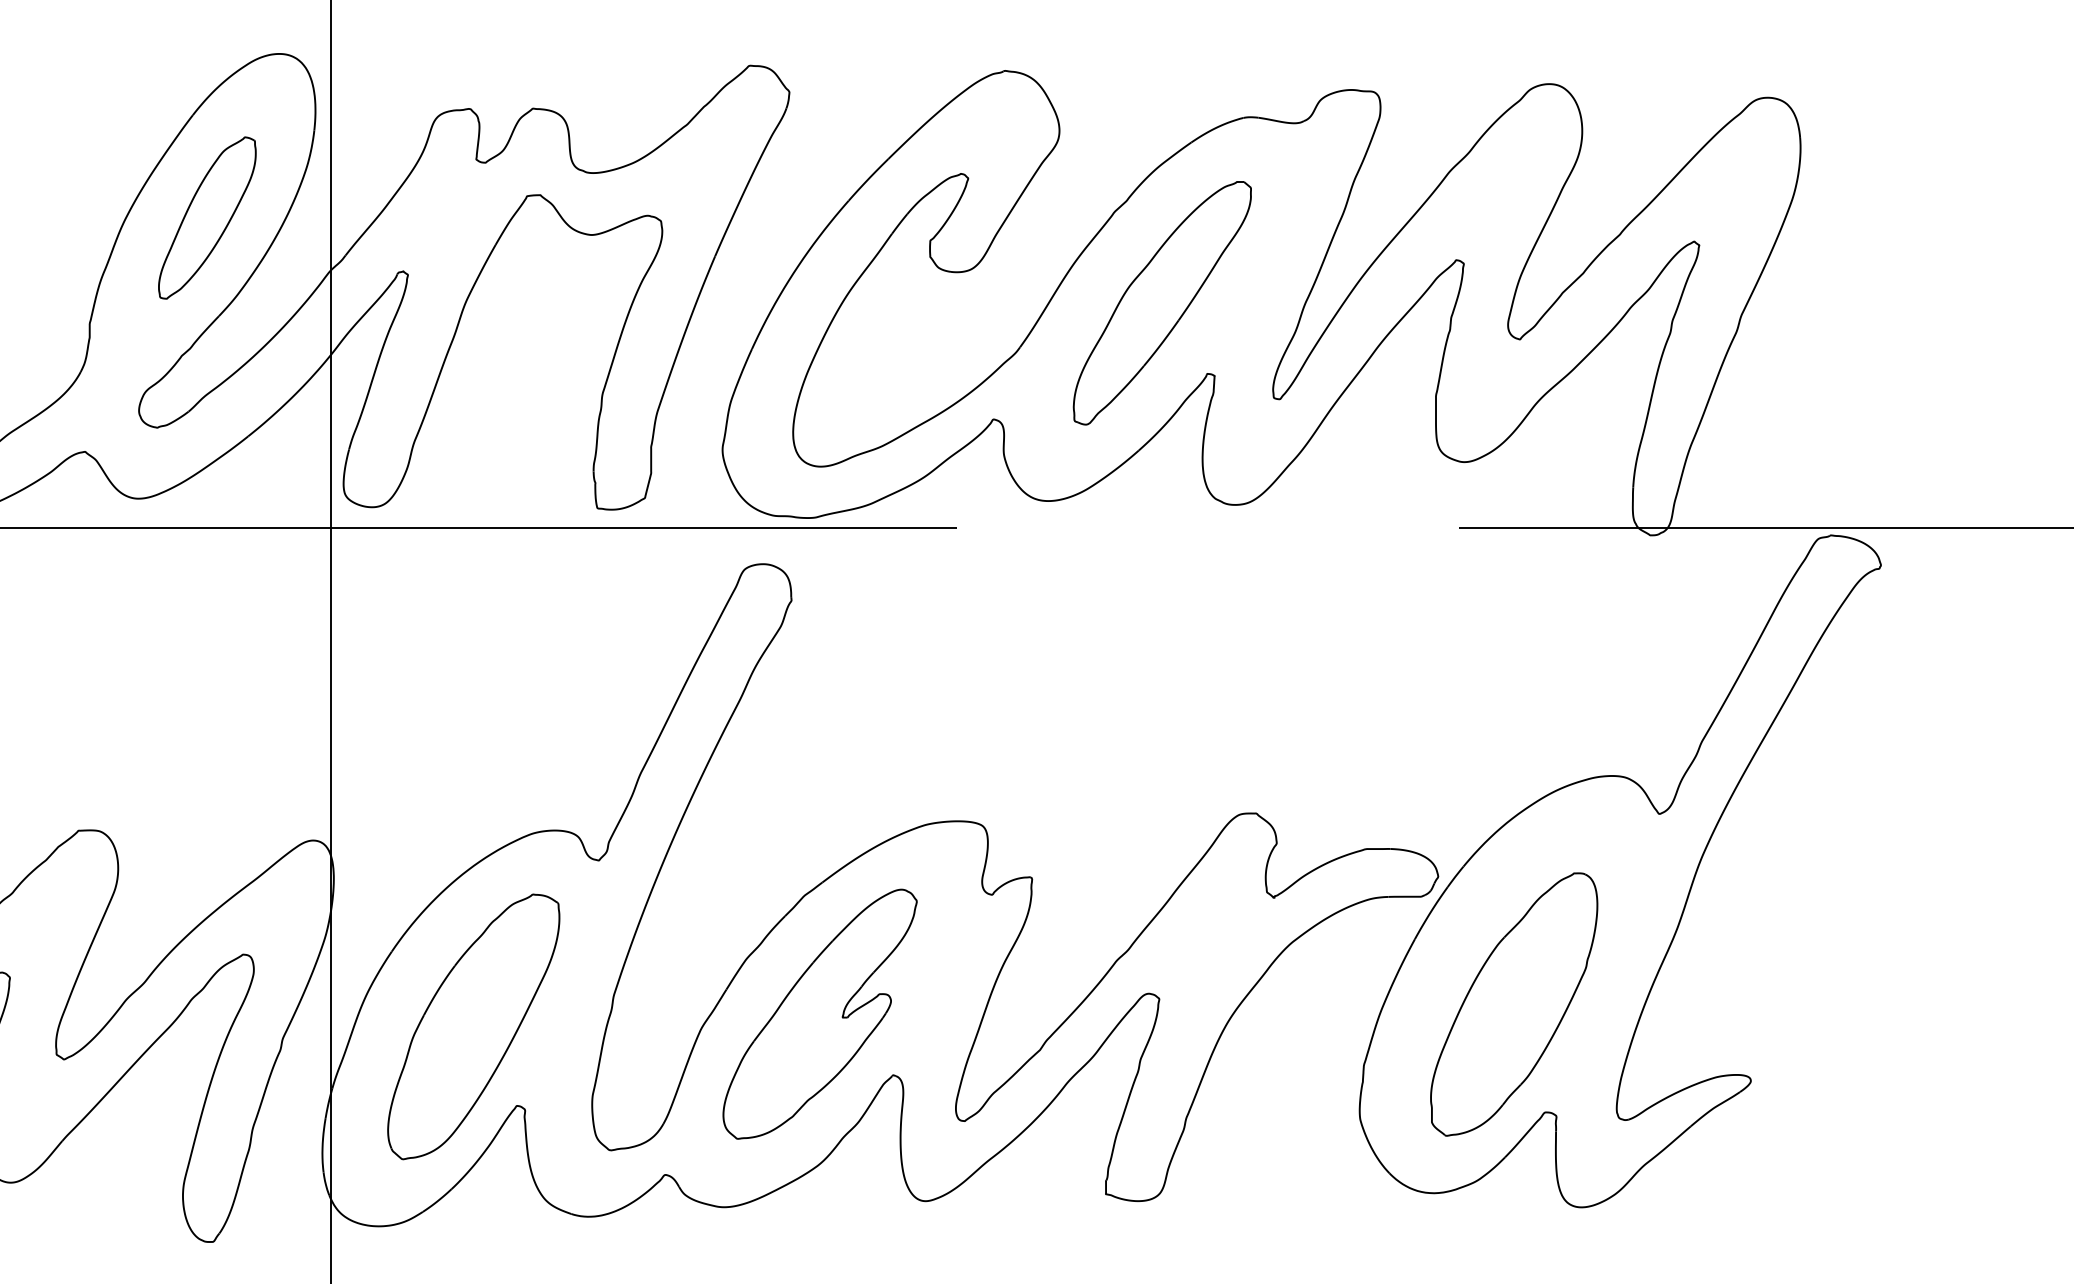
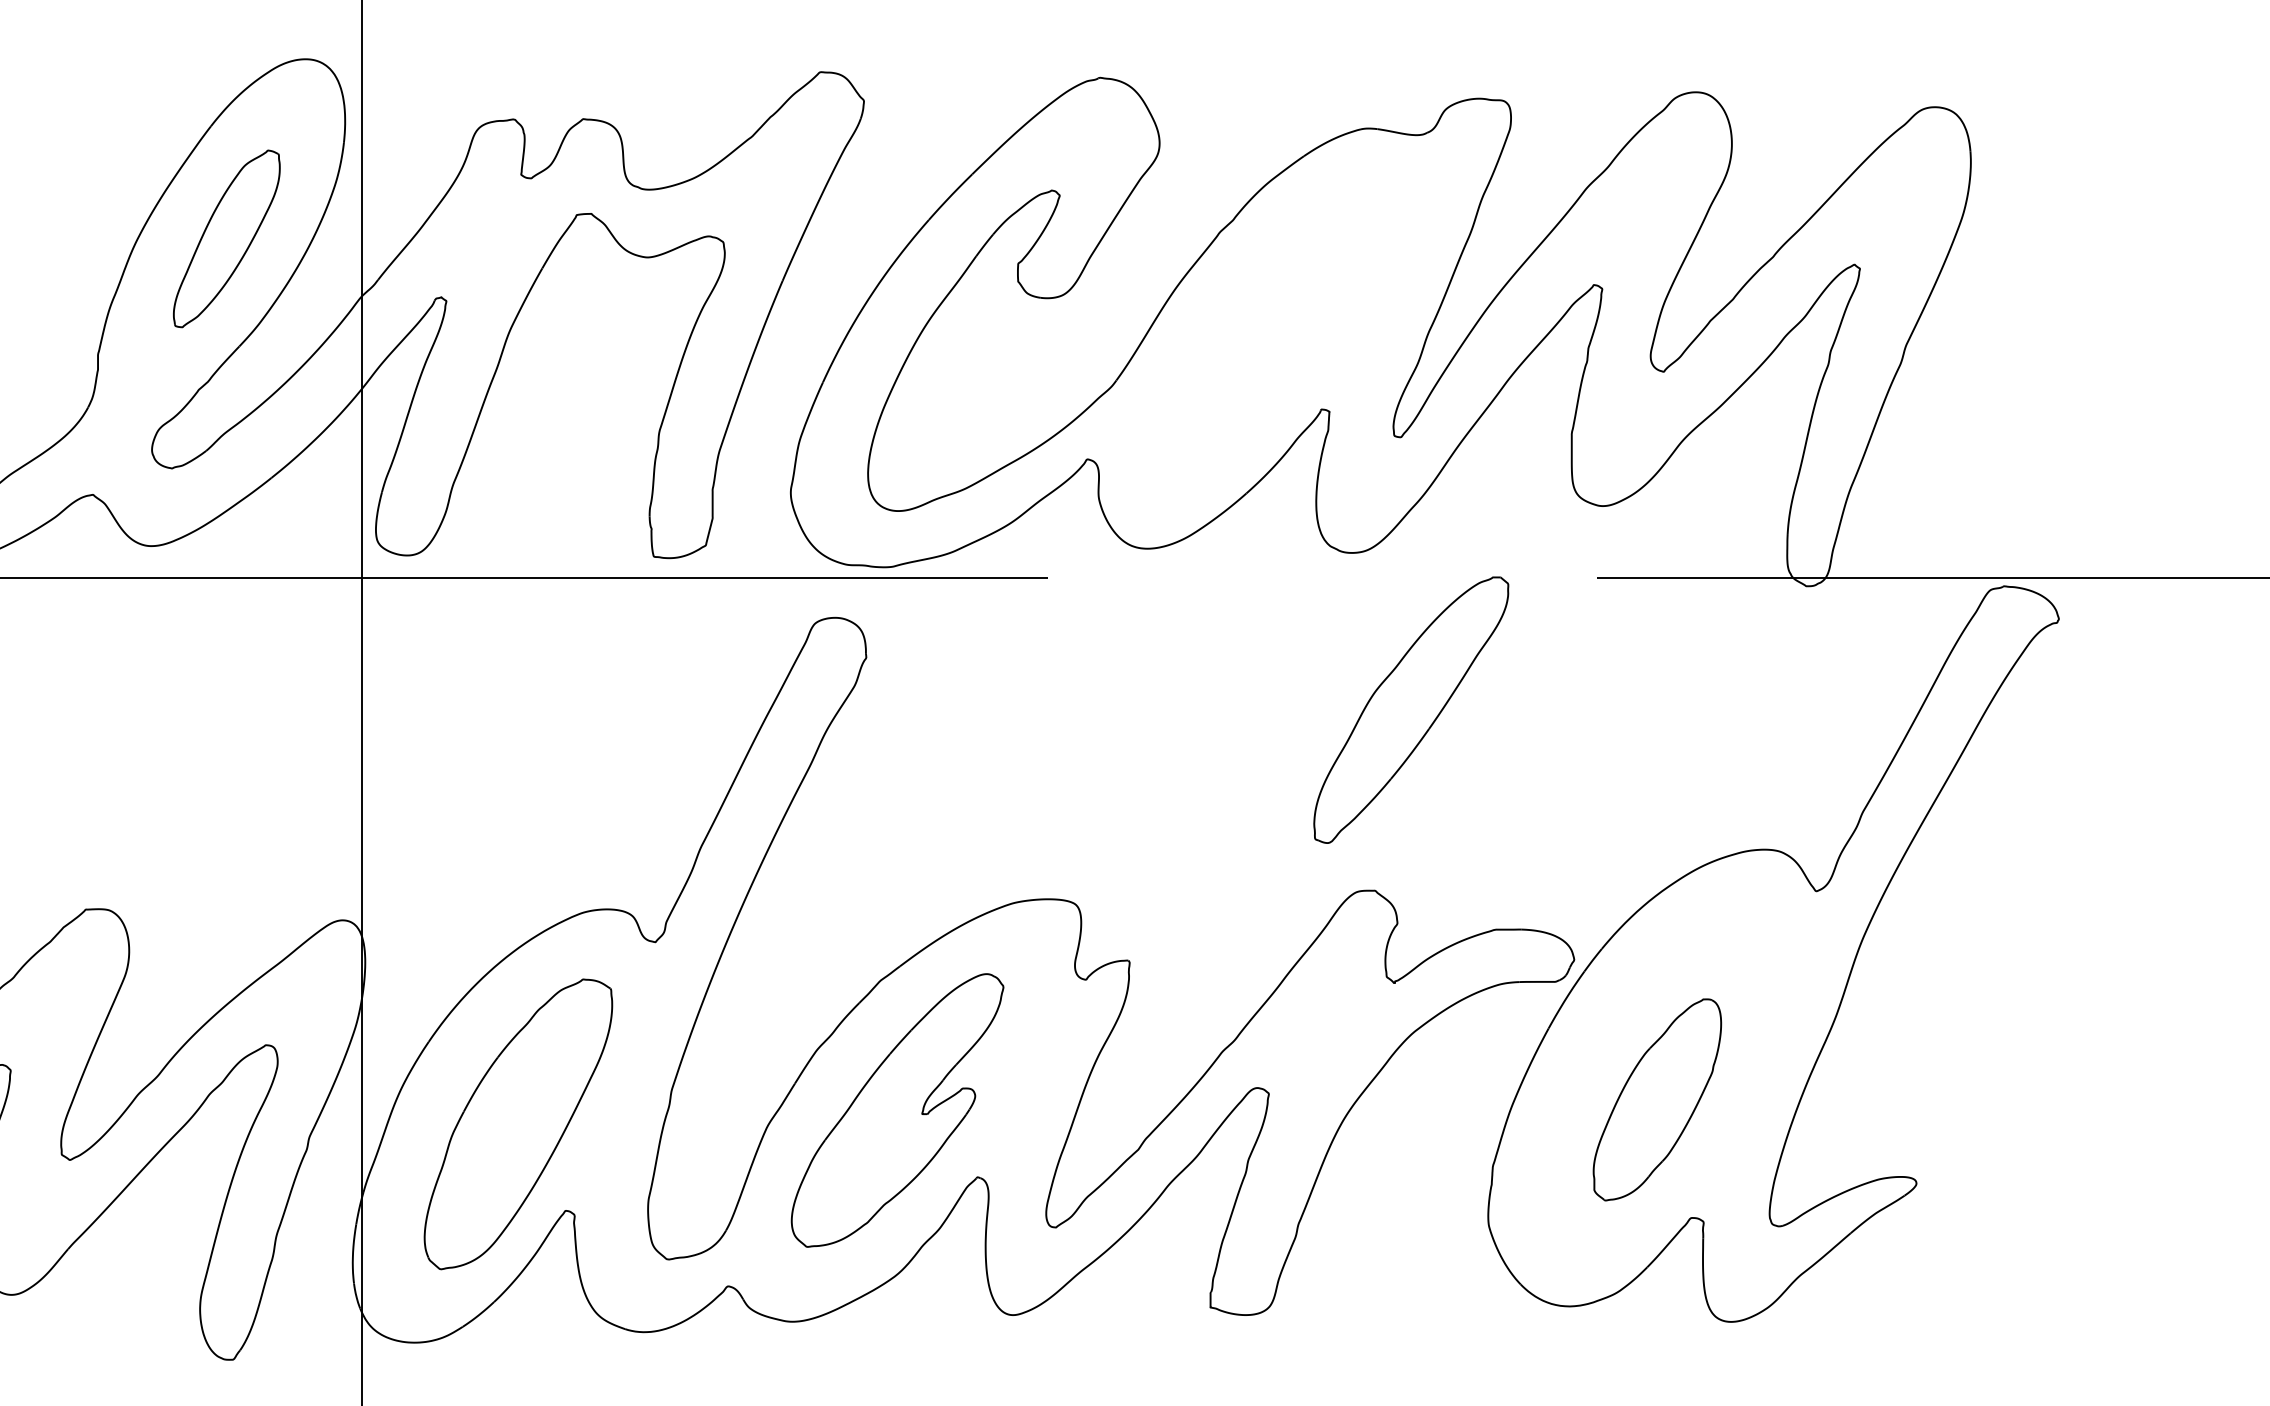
part: (1162, 302) -> (1411, 709), moved
part: (1514, 1004) -> (1657, 1099), size x0.7

